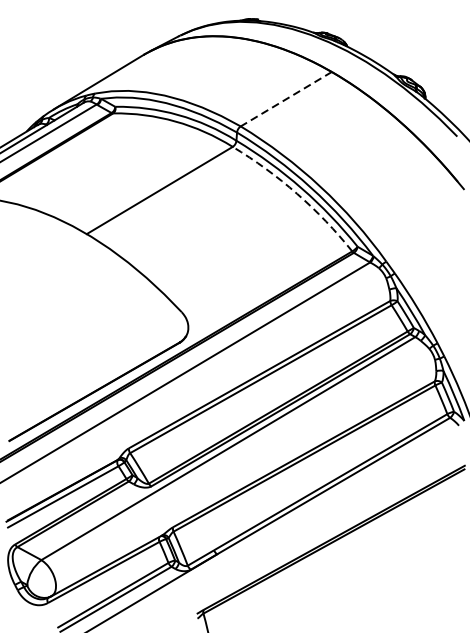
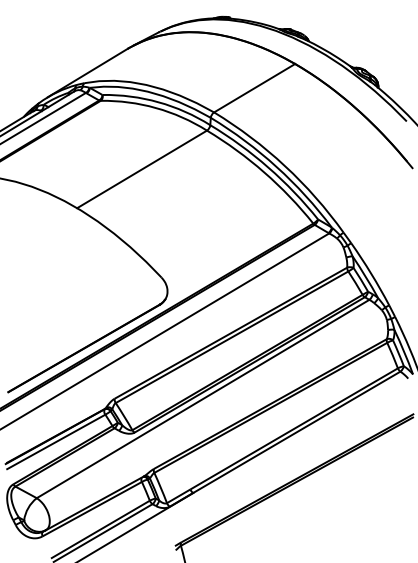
line: (286, 99) -> (254, 88), dashed -> solid
arc: (297, 193) -> (264, 172), dashed -> solid

